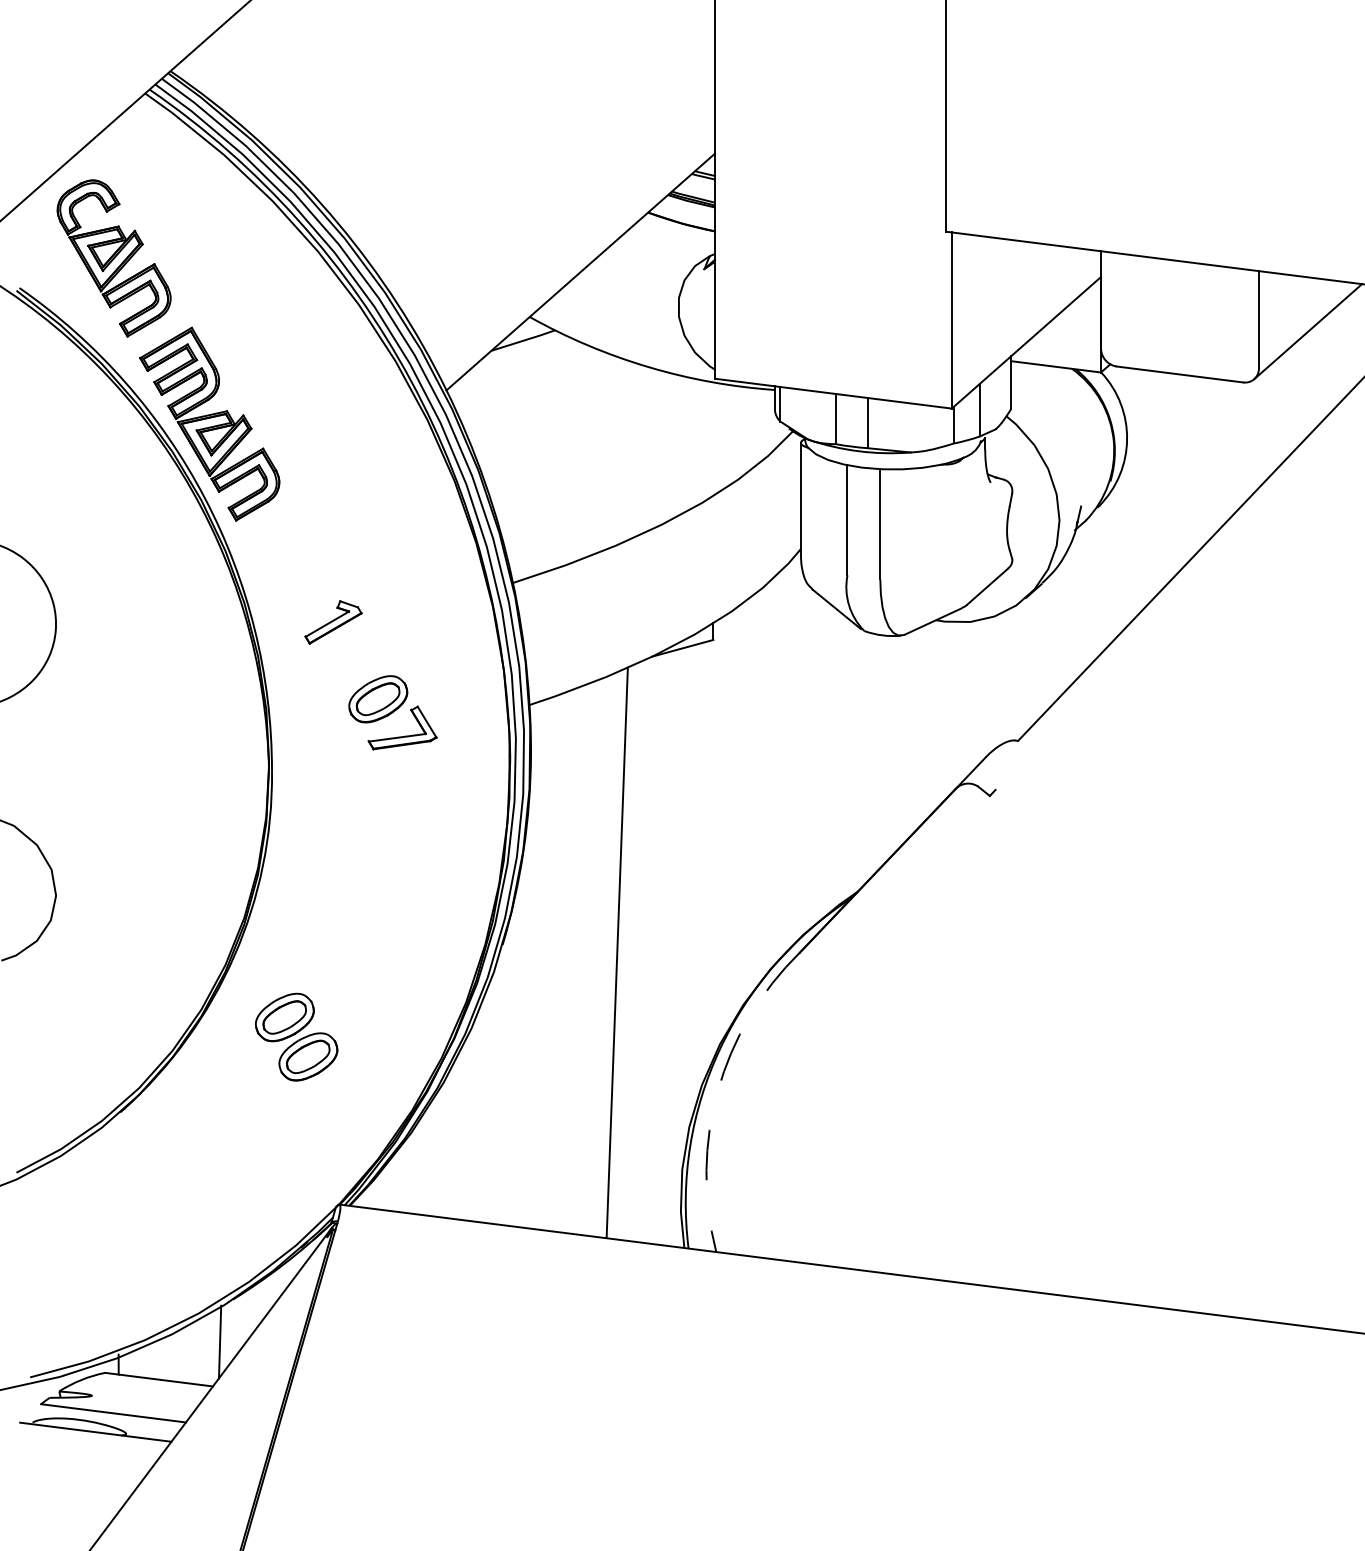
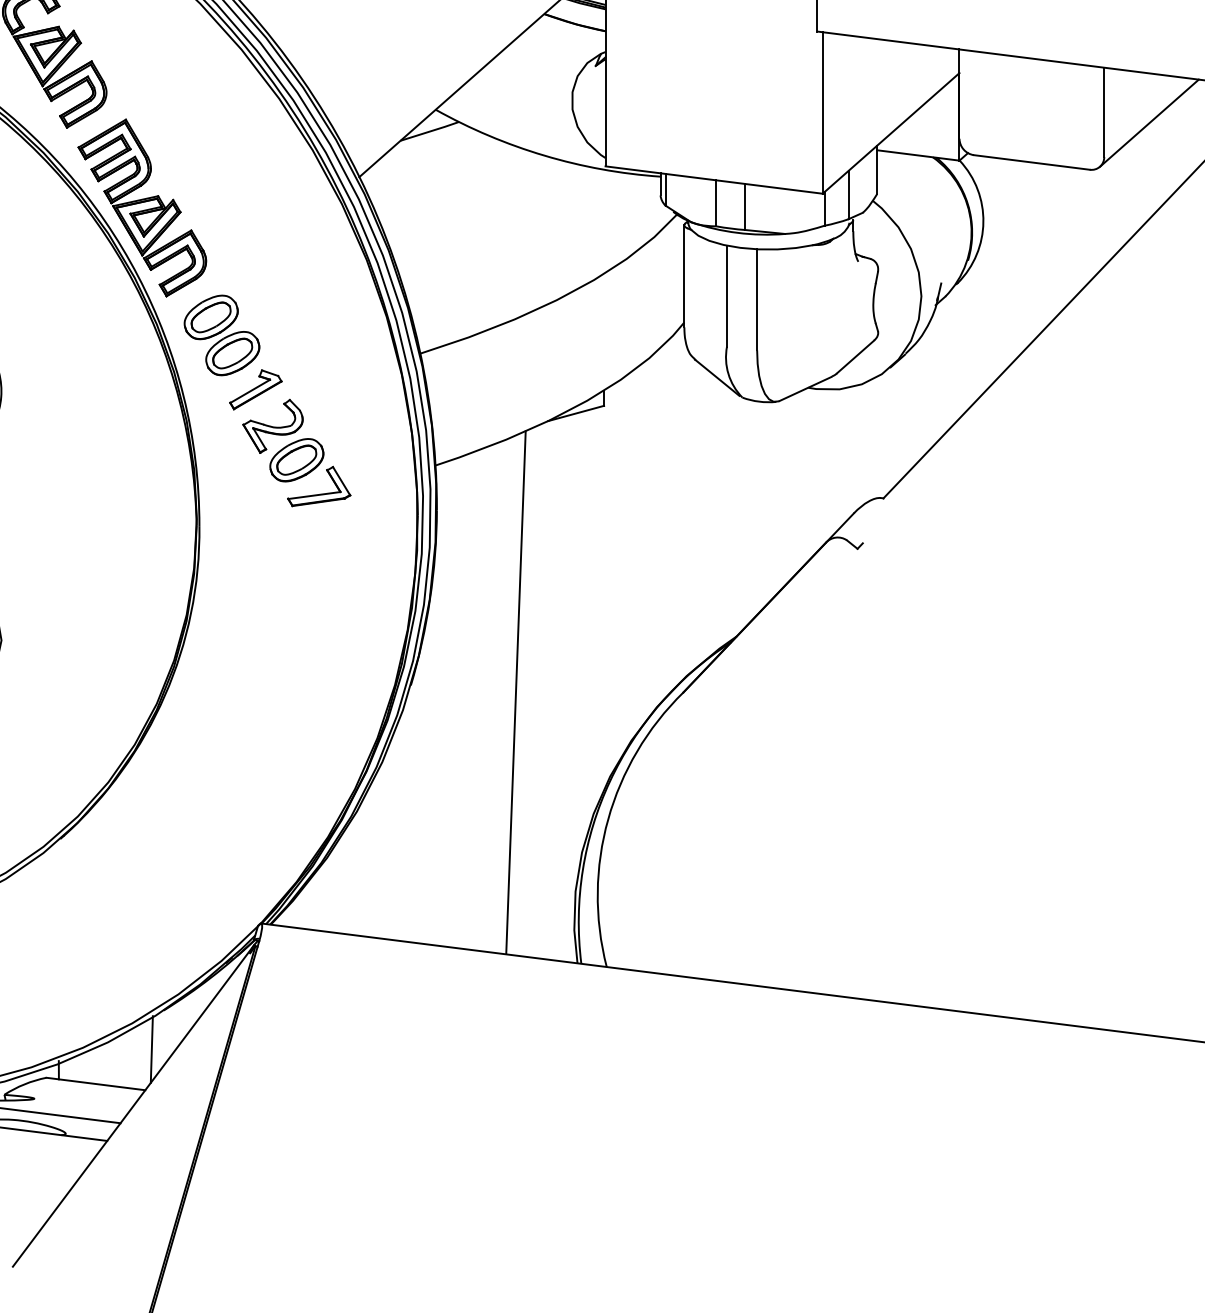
part: (351, 662) -> (272, 426), added
part: (296, 1036) -> (221, 334), moved
arc: (717, 1091) -> (607, 819), dashed -> solid

